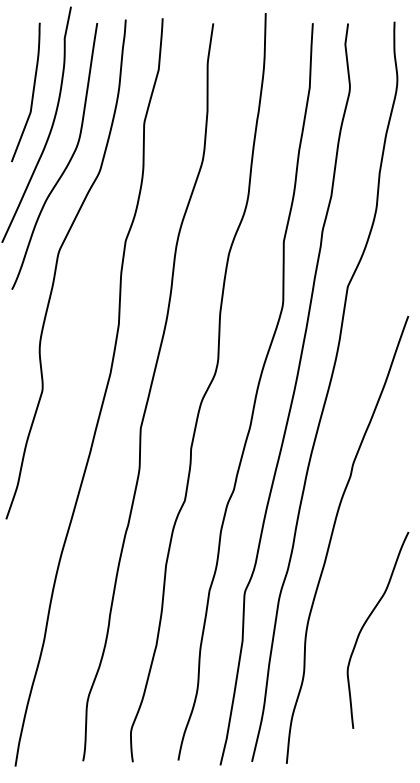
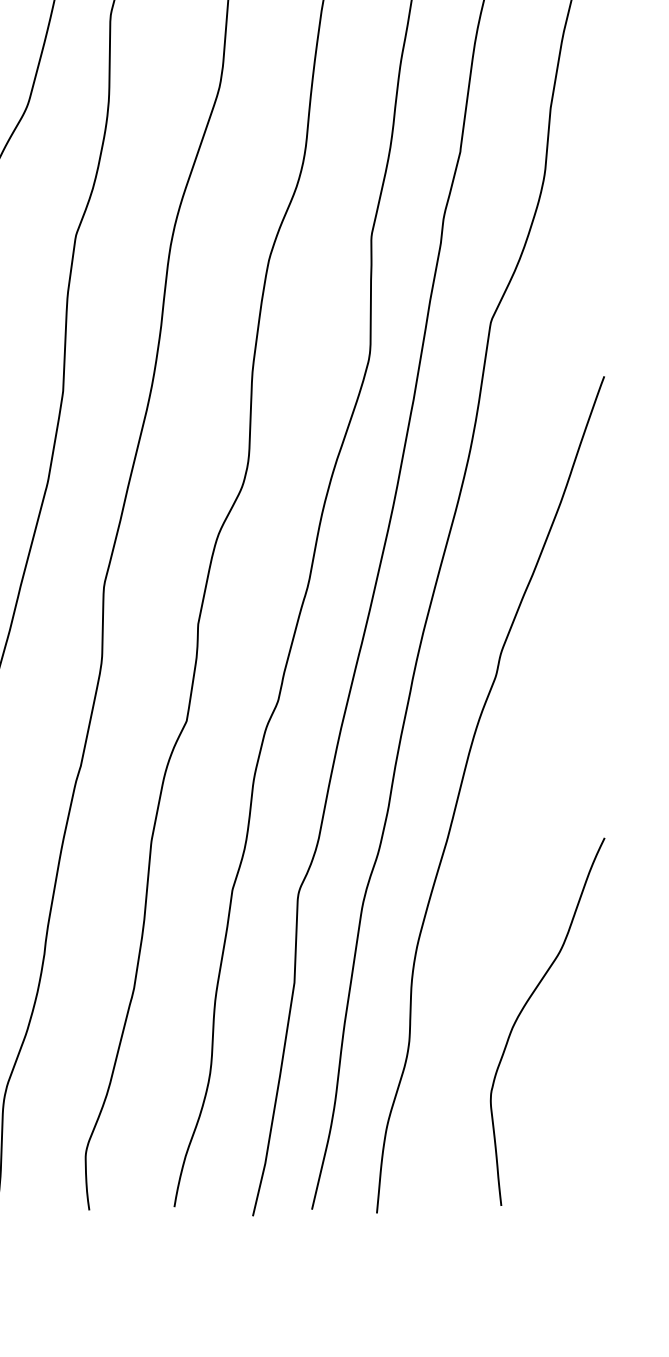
curve: (367, 621) -> (527, 1005), moved

